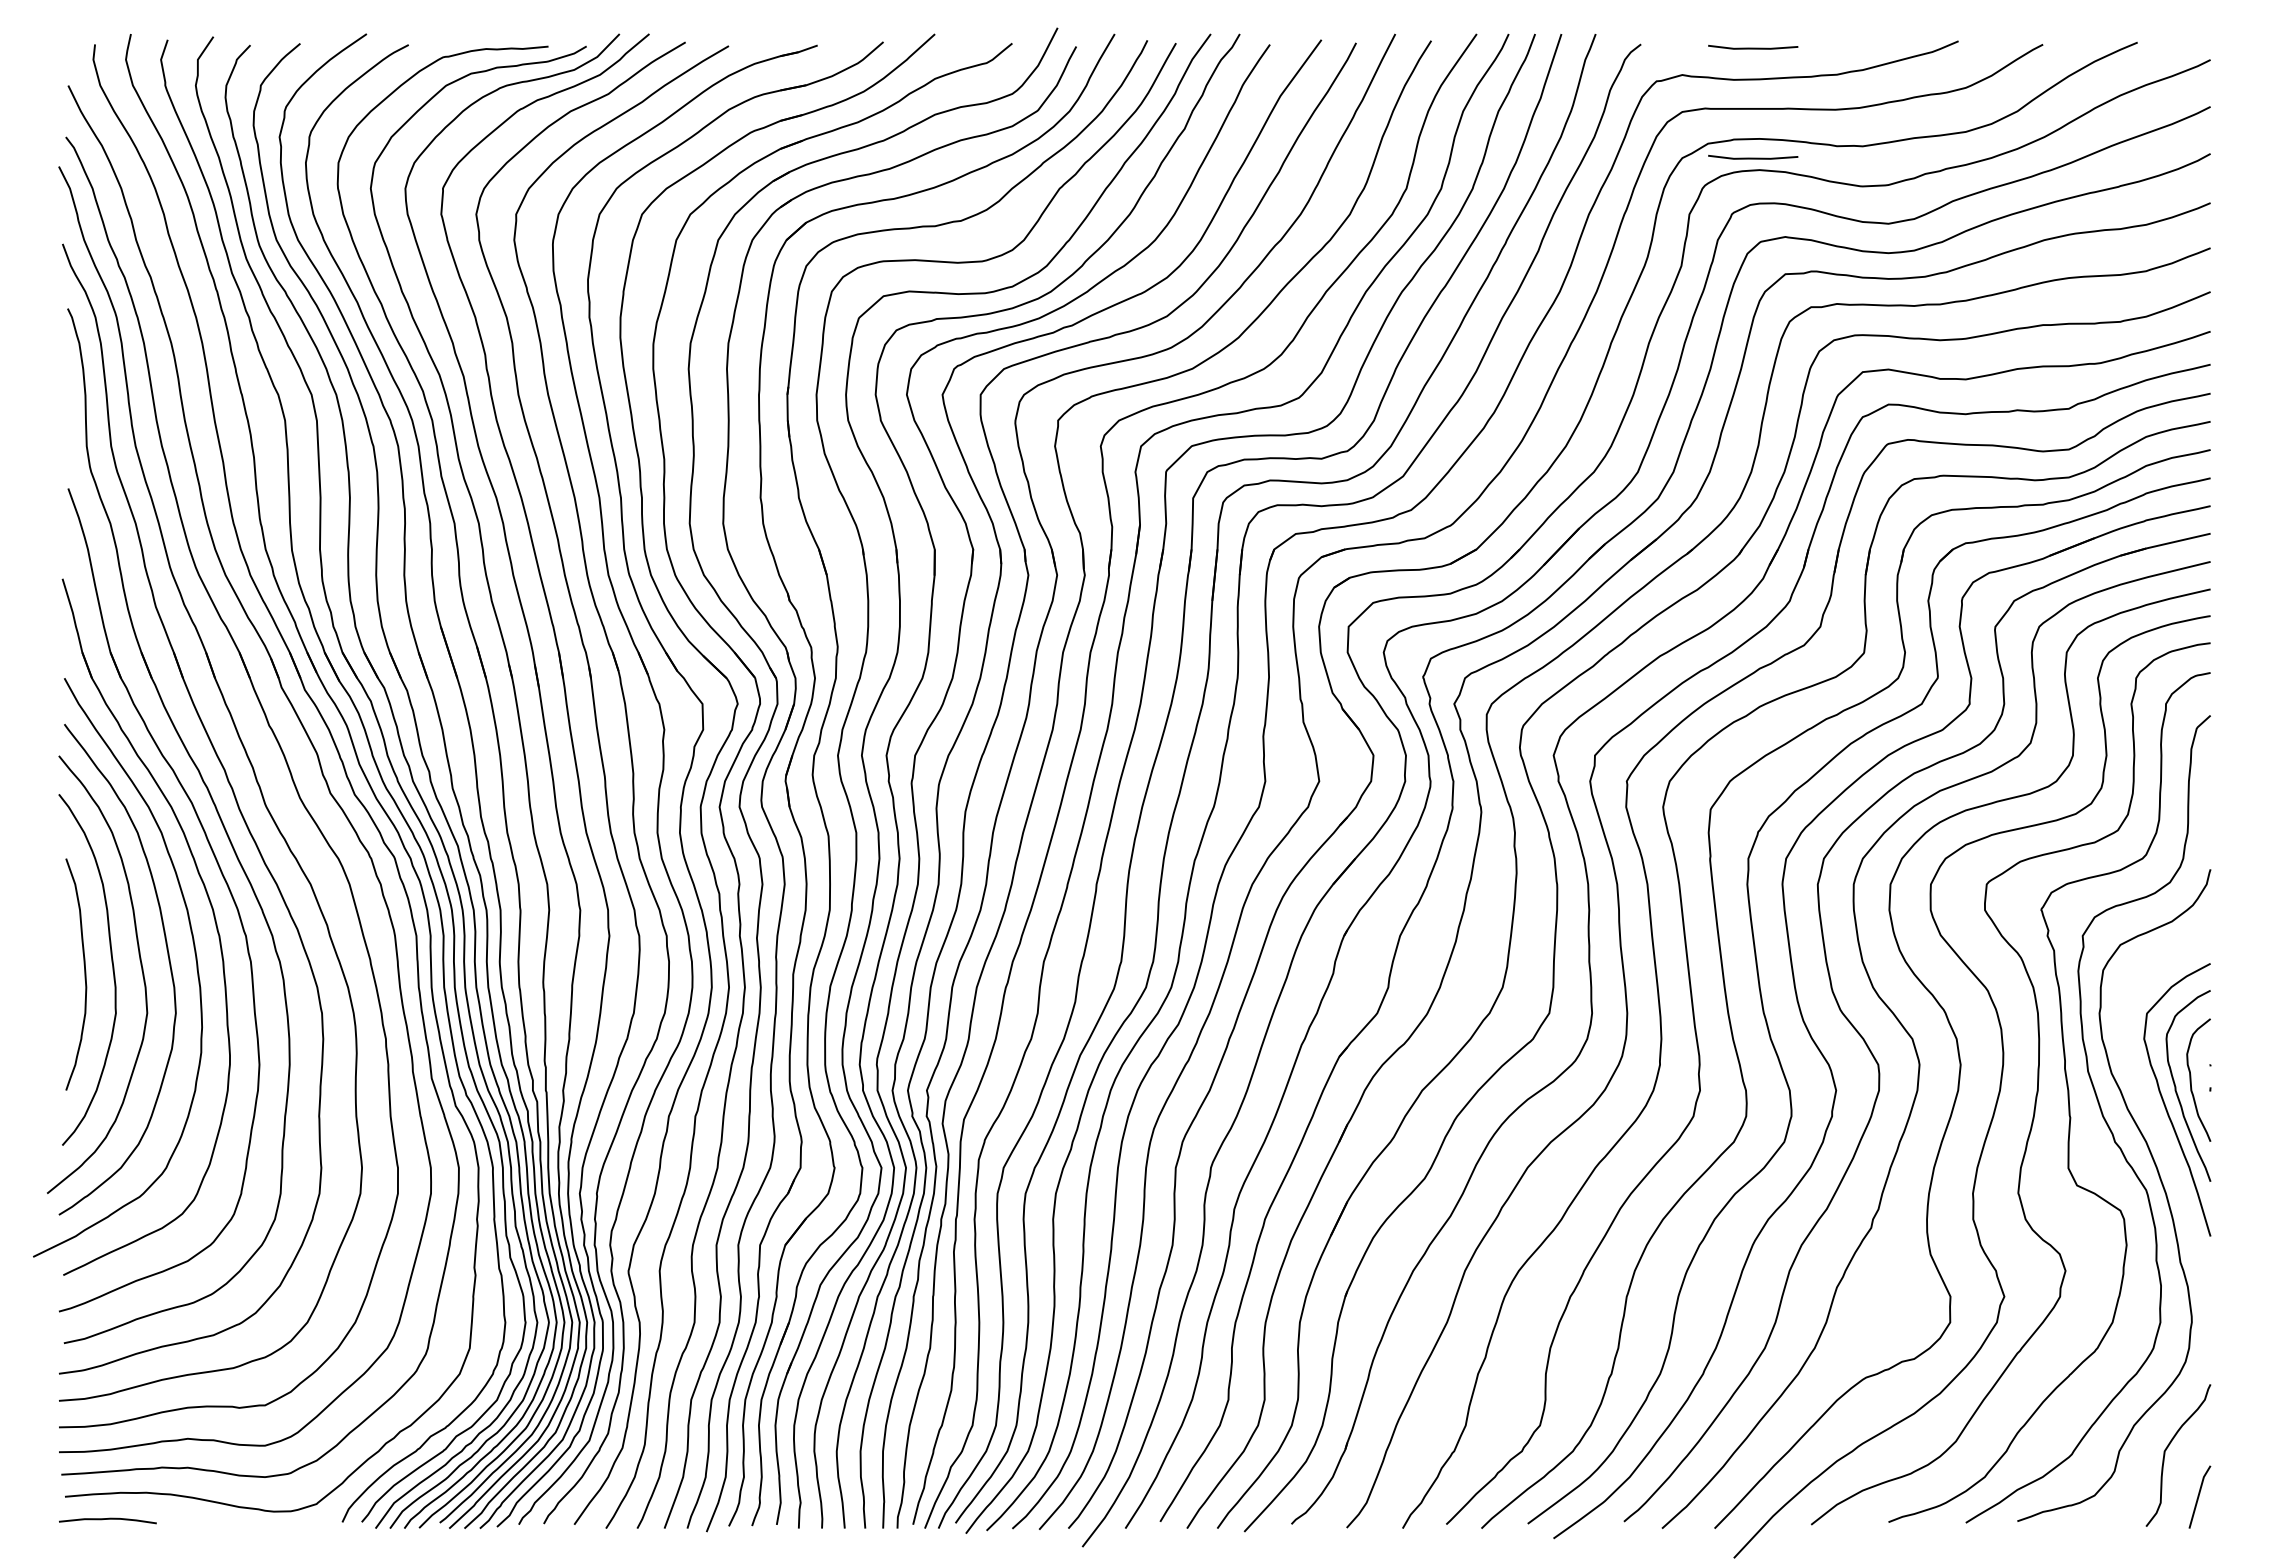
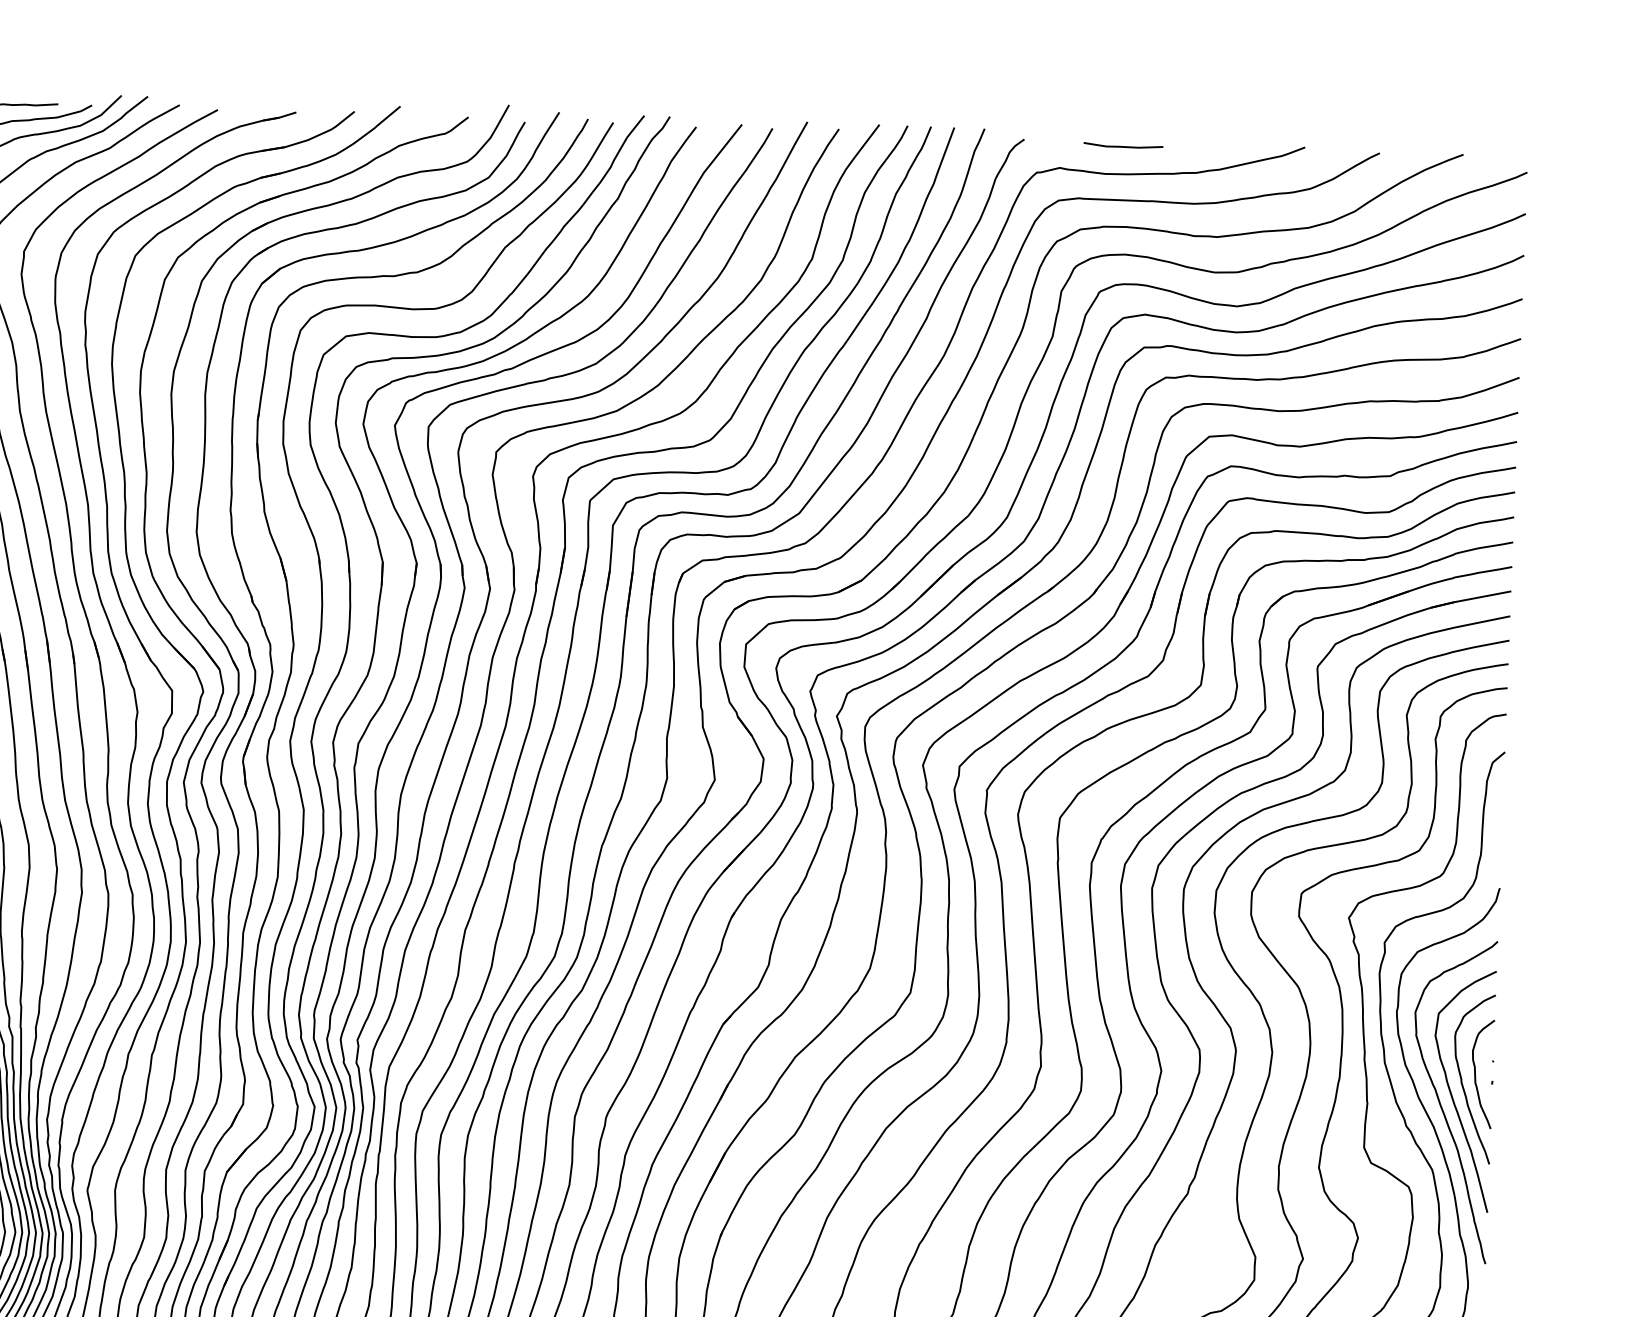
line: (1753, 157) -> (1119, 243), removed
curve: (2154, 1117) -> (1441, 1105), added

